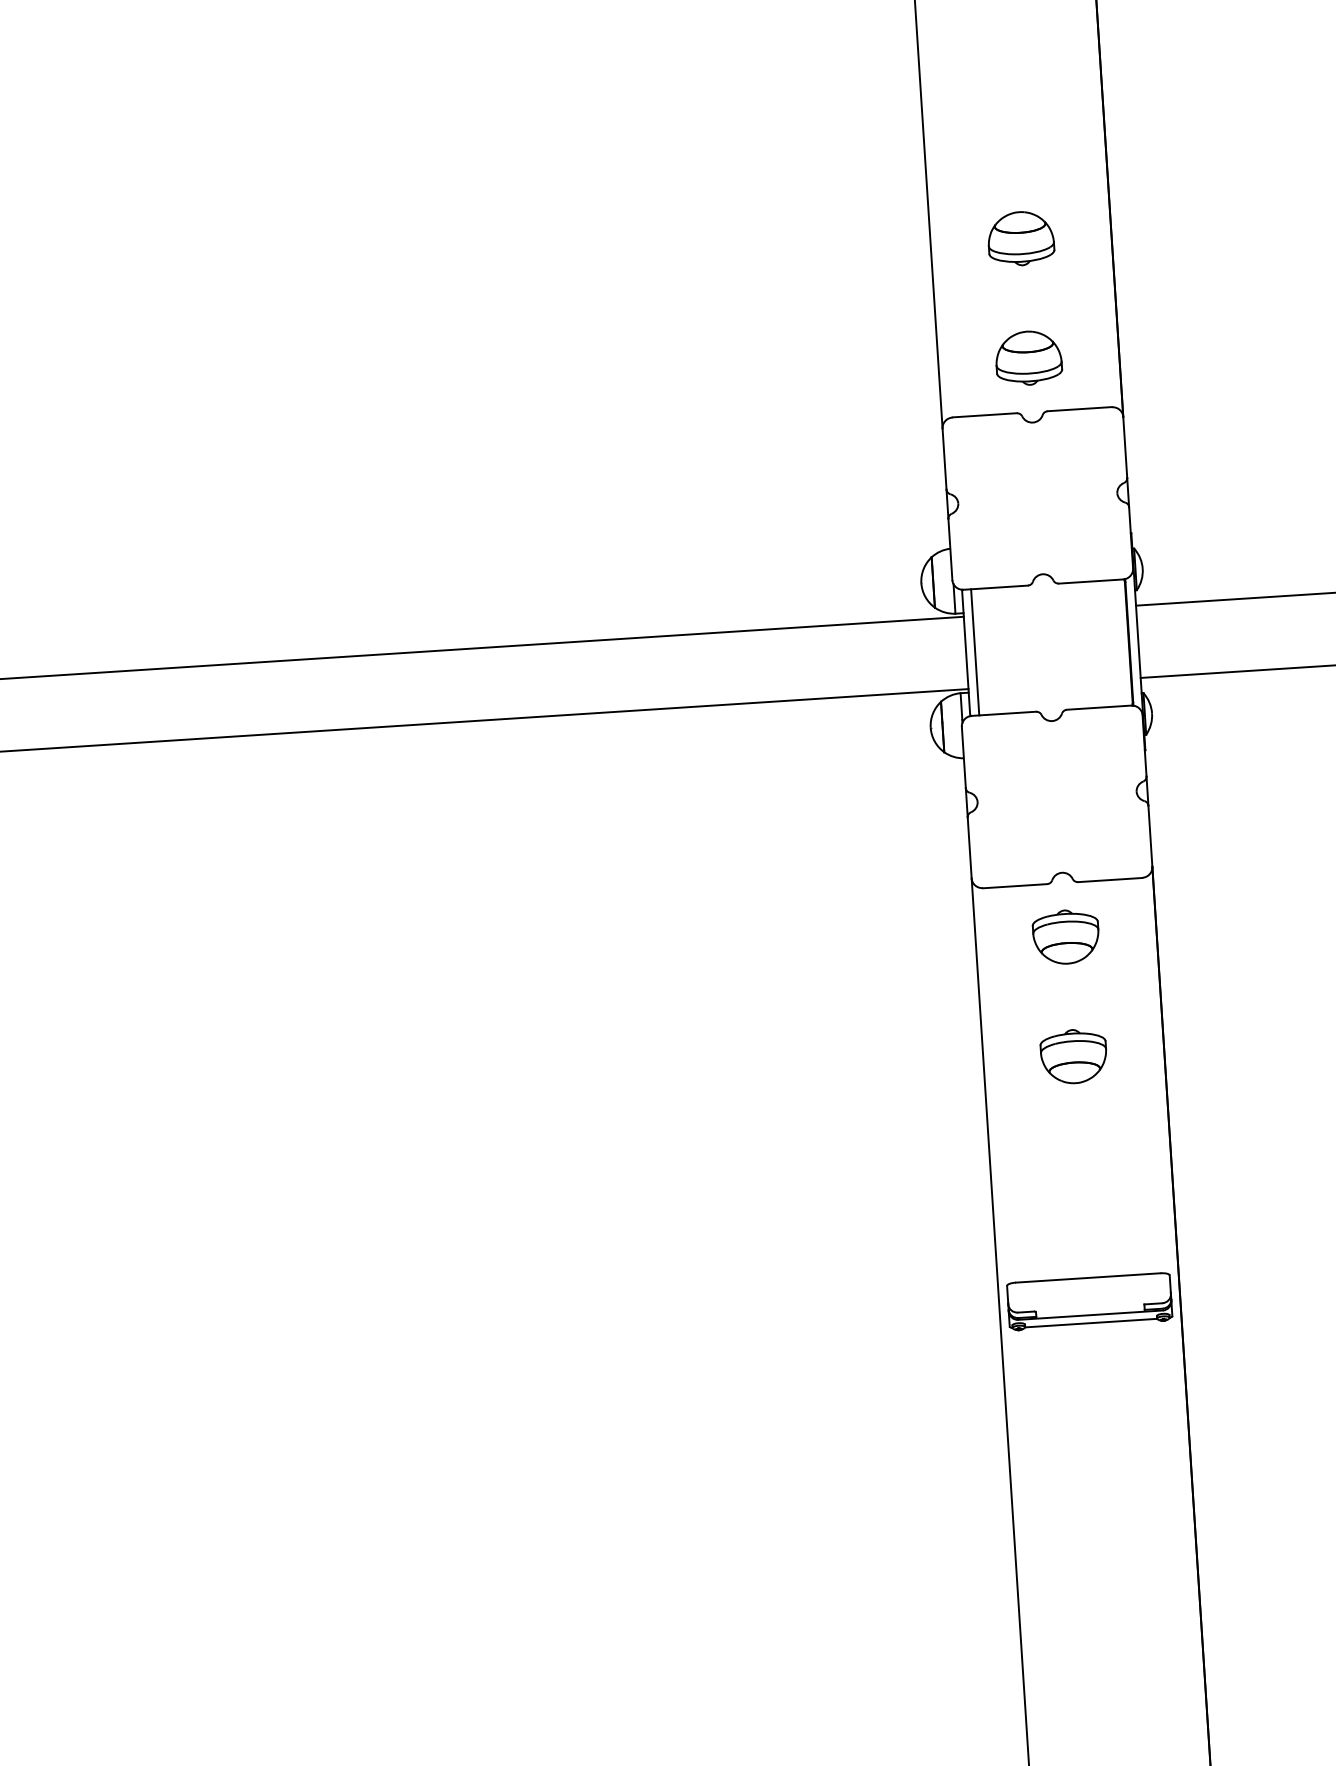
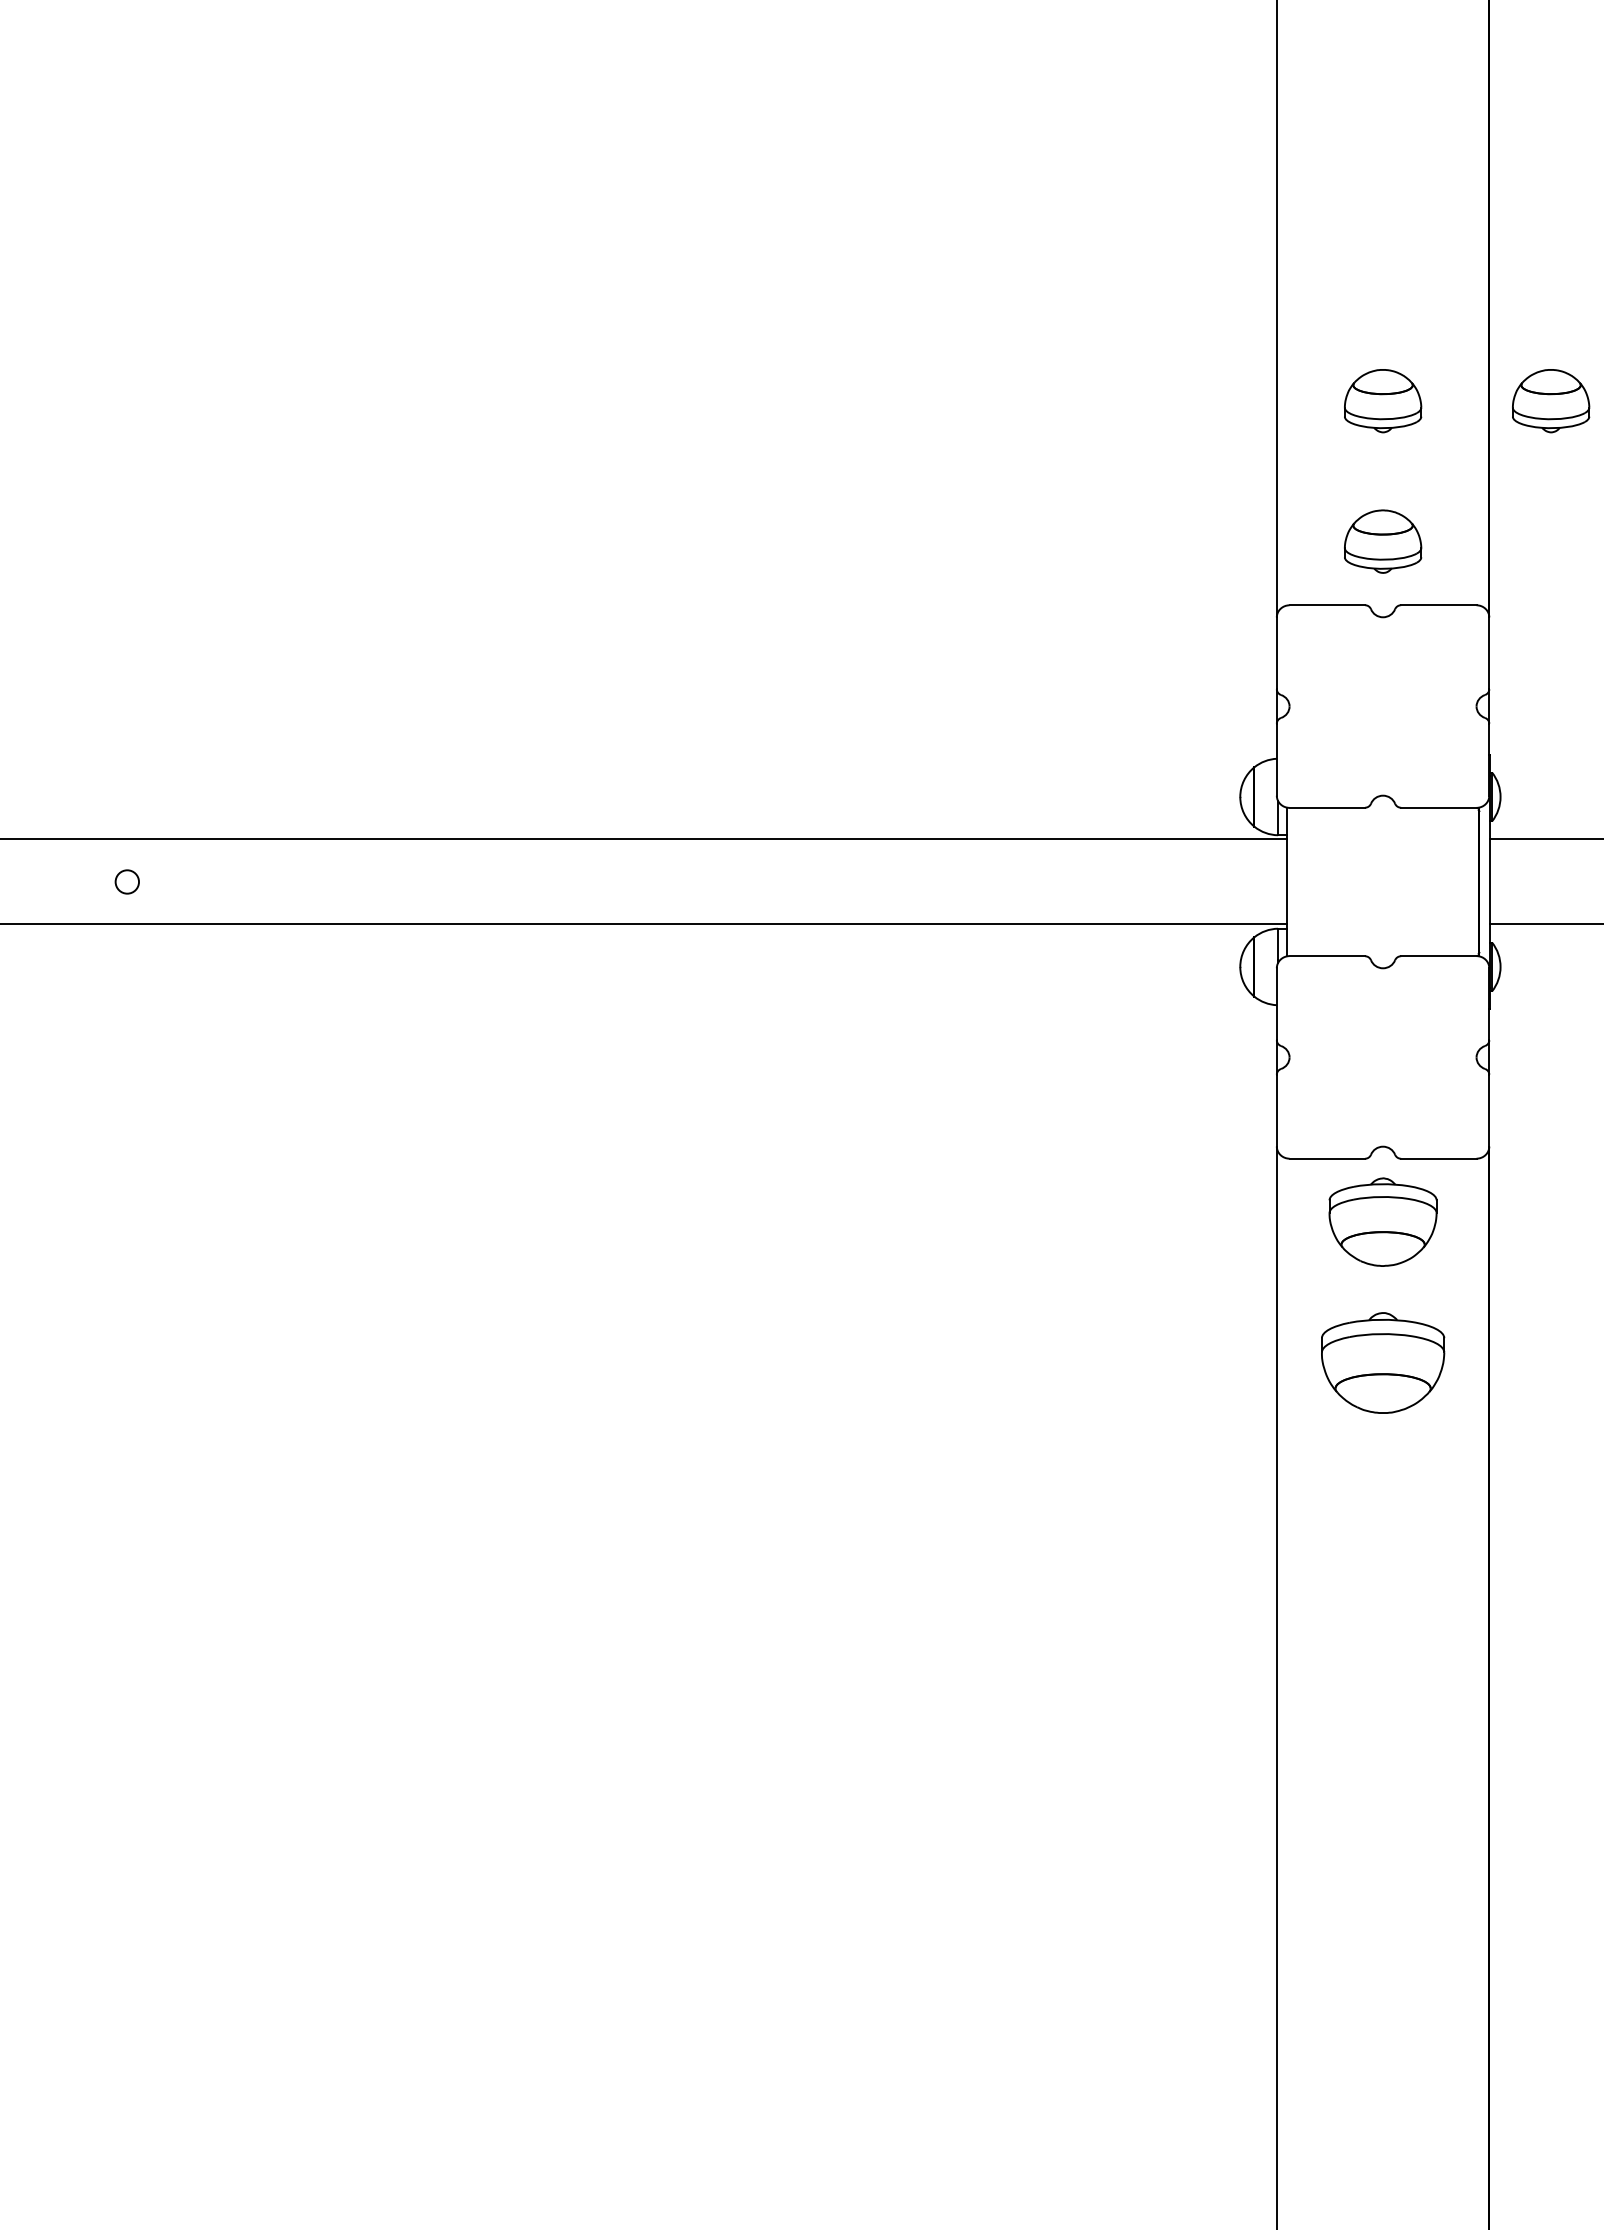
part: (1164, 229) -> (1551, 401), added
line: (975, 651) -> (1298, 881), removed
part: (1065, 937) -> (1382, 1222), size x1.4
part: (1073, 1056) -> (1382, 1362), size x1.6
part: (1089, 1301) -> (1382, 1650), removed

